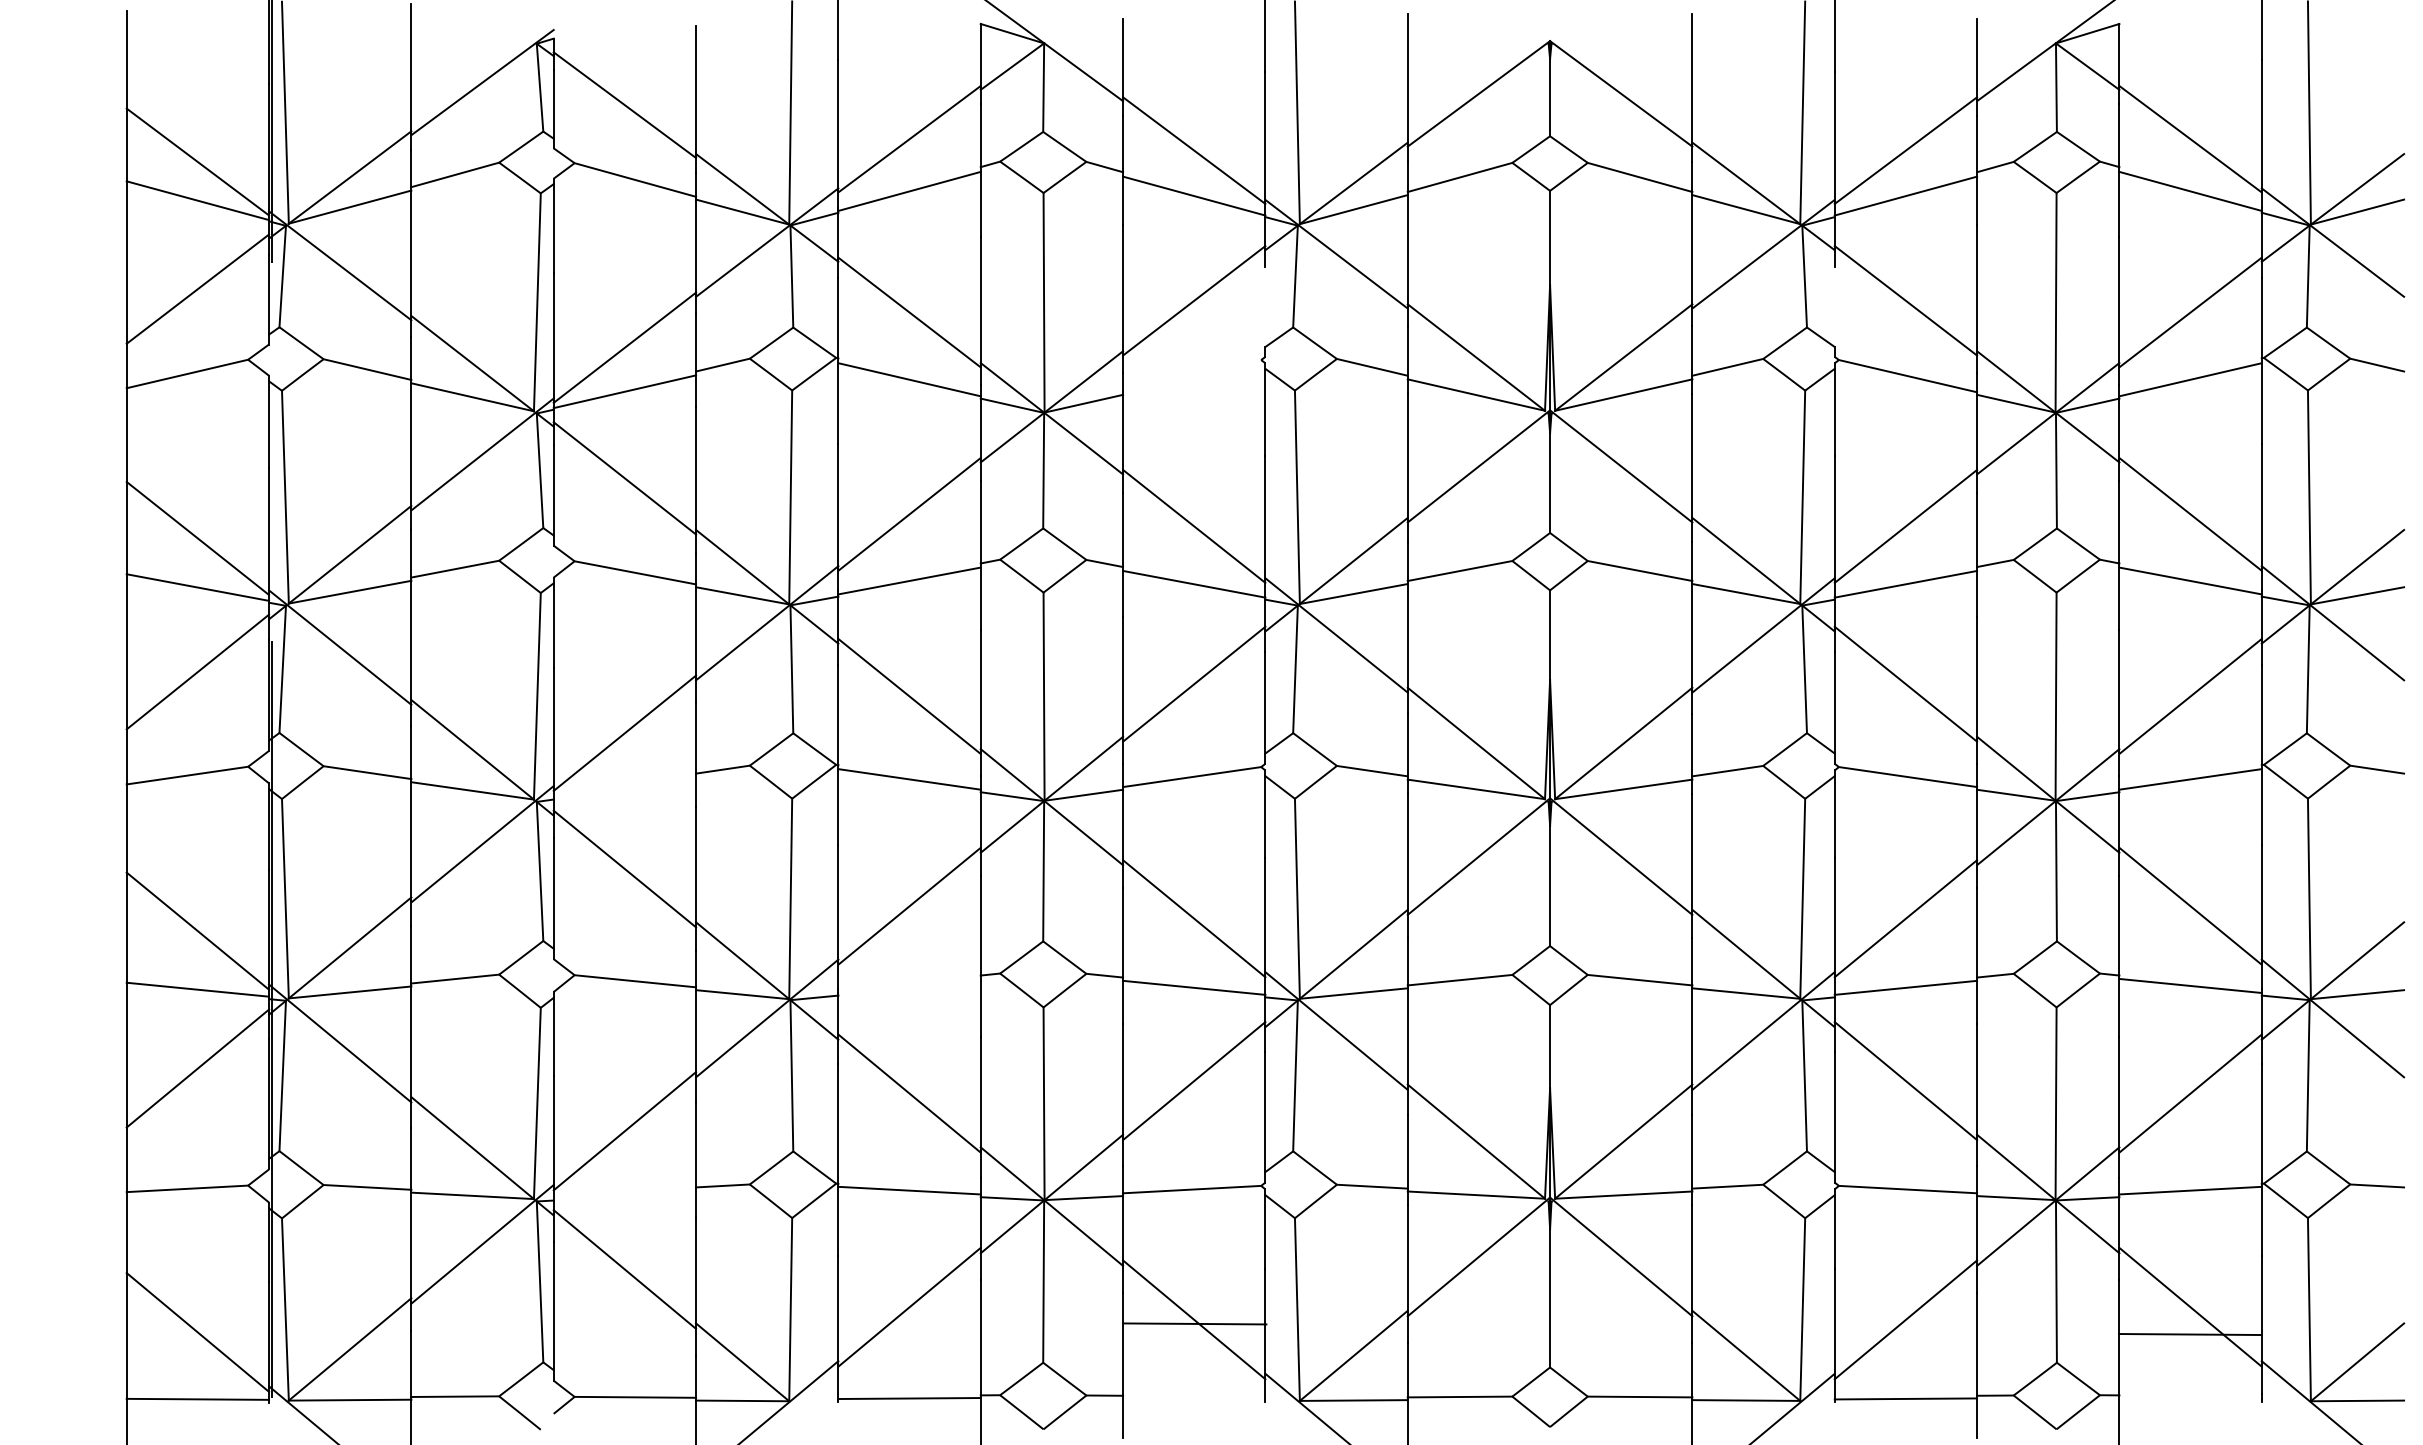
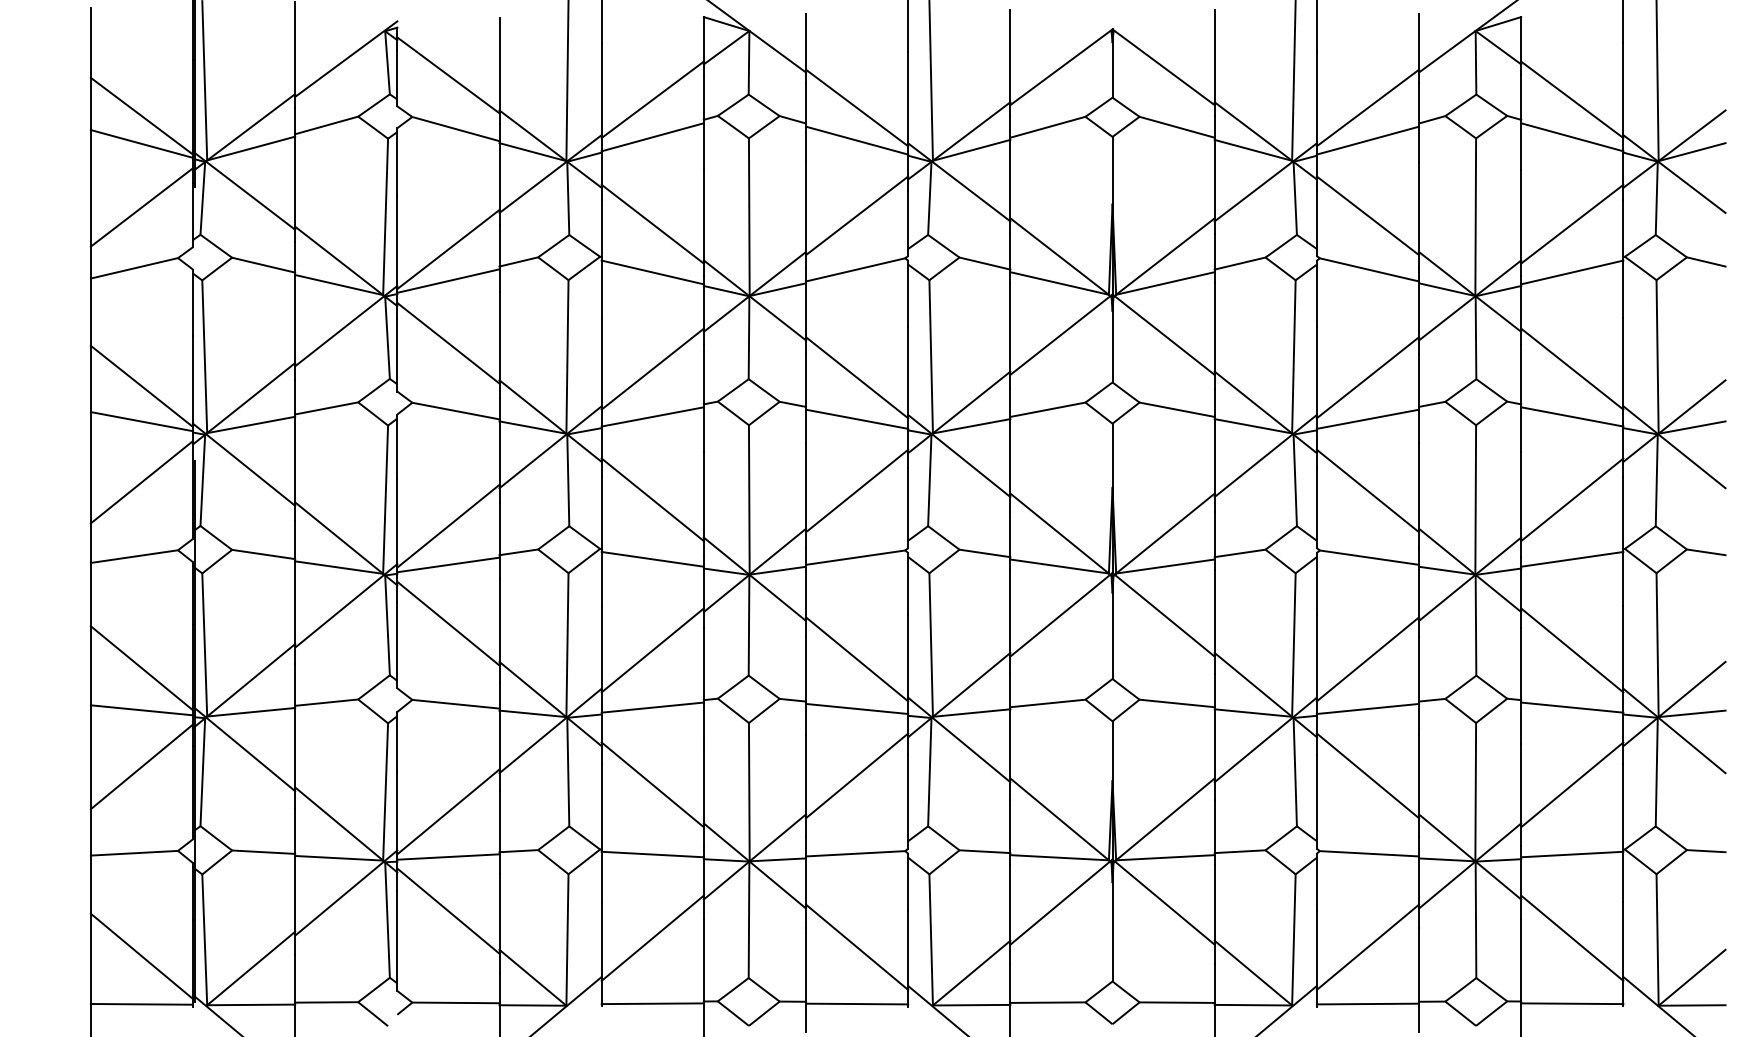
line: (1265, 306) -> (908, 219), added
line: (1834, 306) -> (1316, 219), added
line: (1192, 376) -> (855, 270), added
line: (624, 787) -> (448, 565), added
line: (909, 985) -> (652, 707), added
line: (624, 1193) -> (448, 856), added
line: (1195, 1323) -> (857, 1003), moved
line: (2190, 1334) -> (1572, 1003), moved

